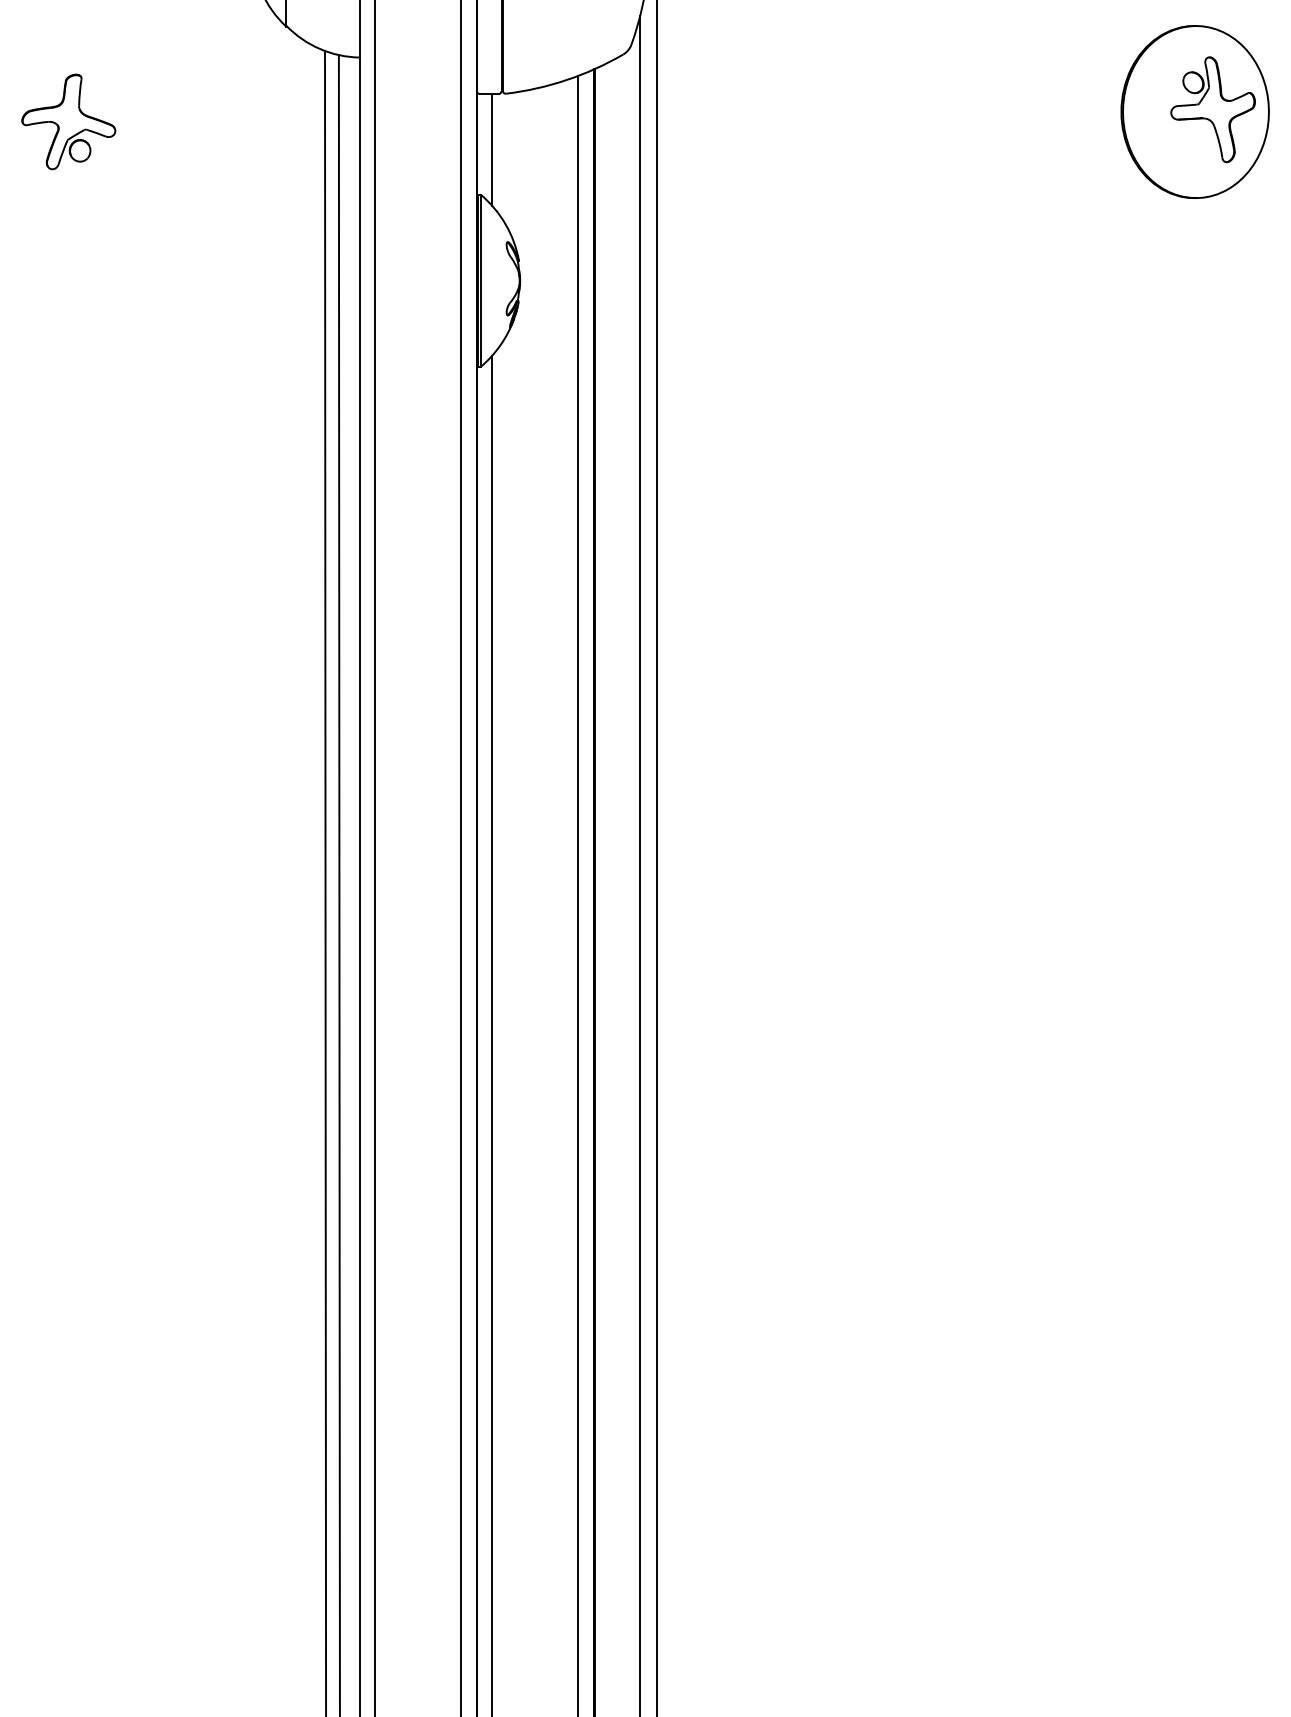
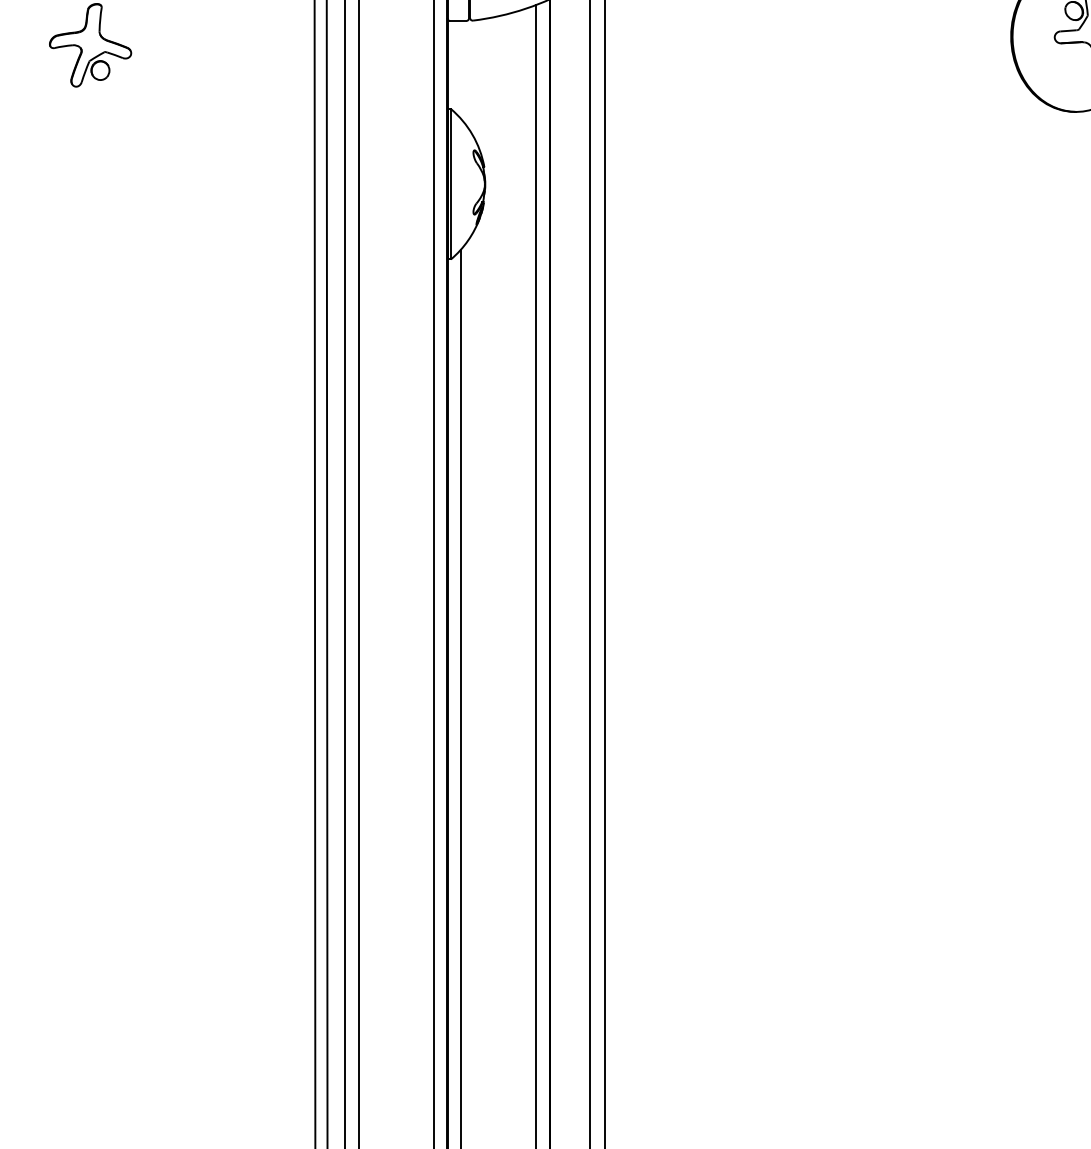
line: (492, 149) -> (461, 69), removed

